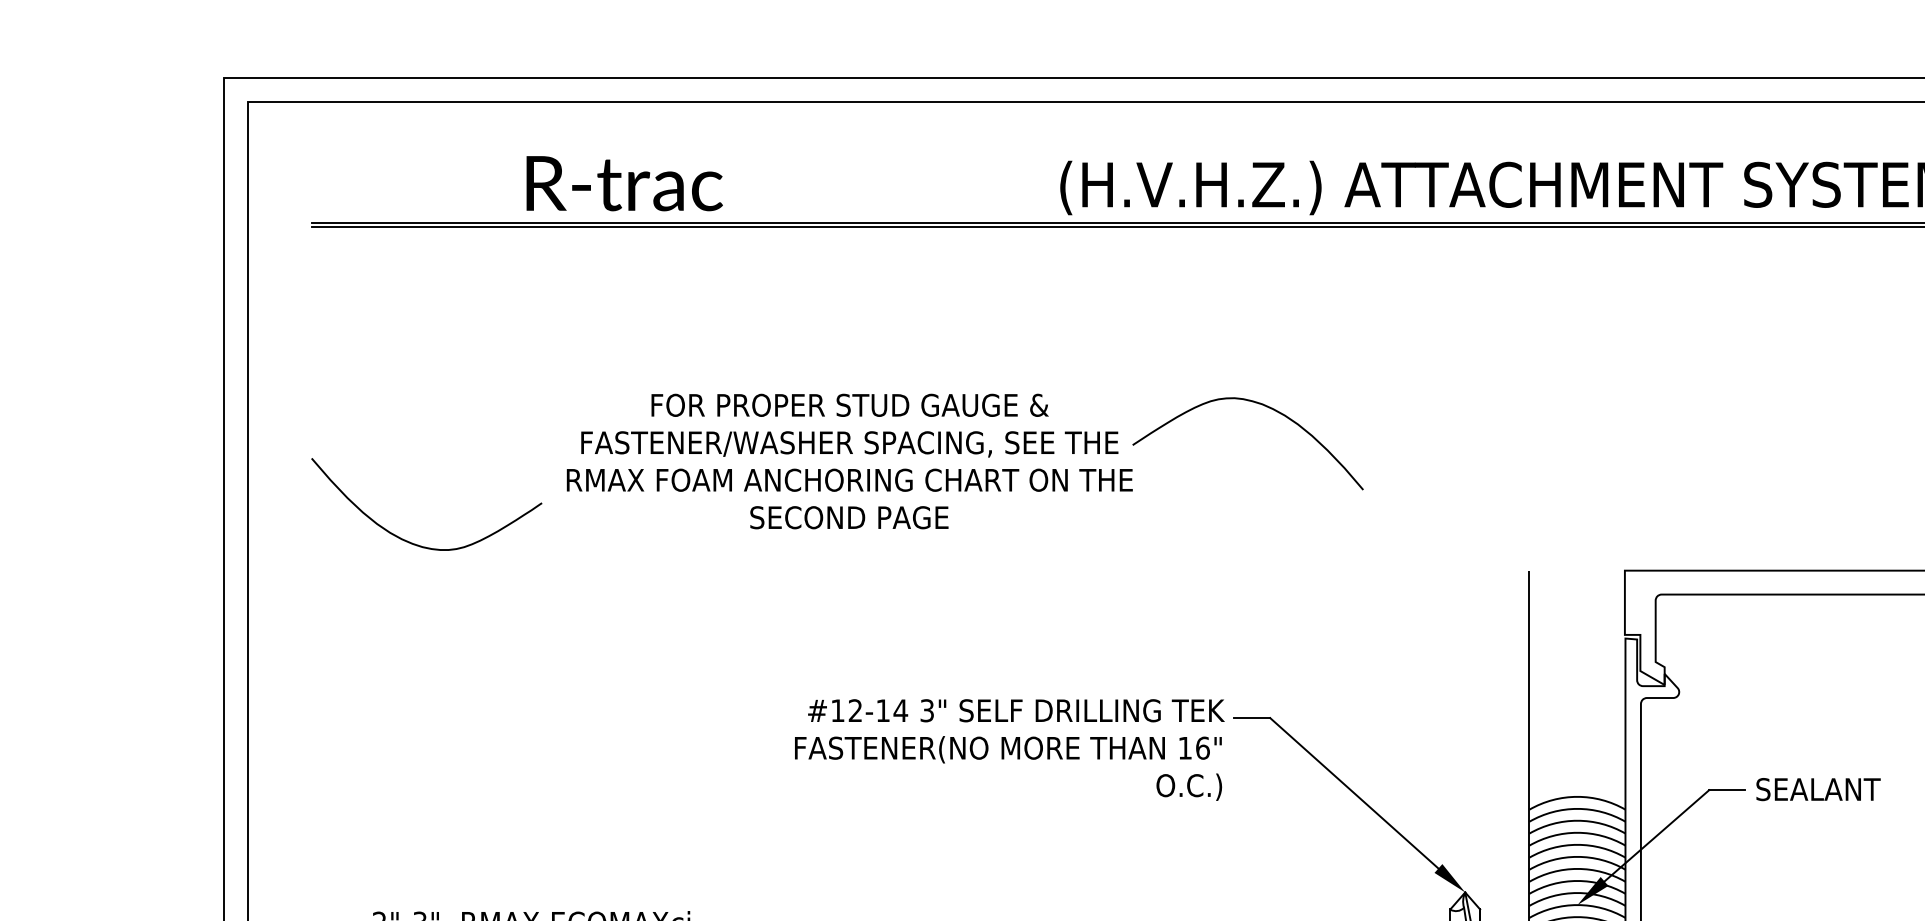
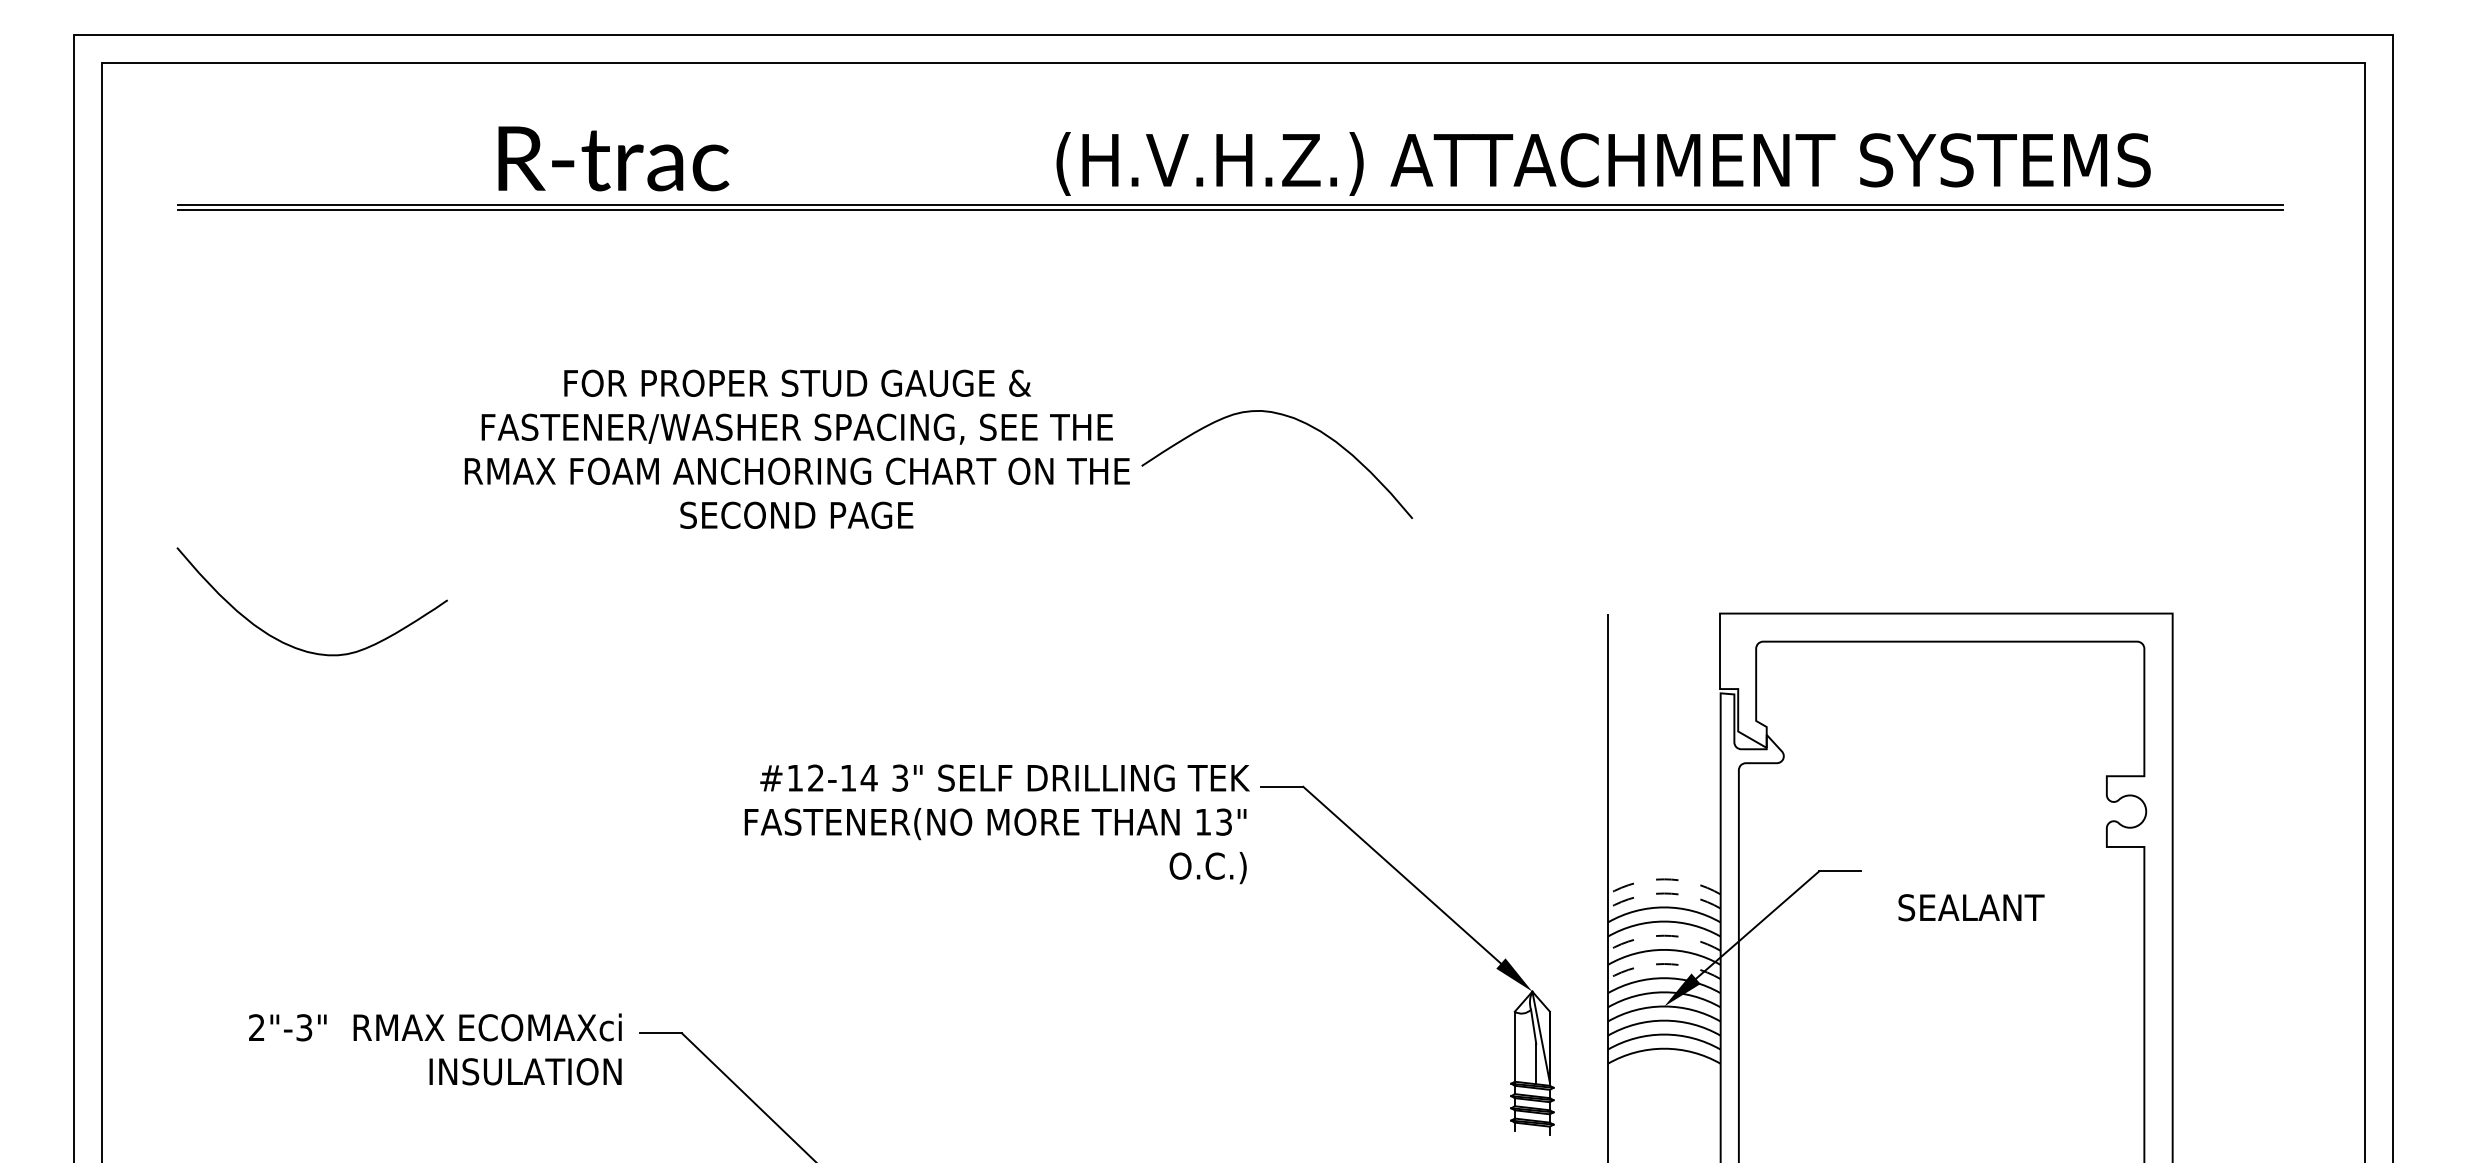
text: (624, 183) -> (613, 158), moved
text: (849, 460) -> (796, 448), moved
curve: (408, 540) -> (290, 644), moved
text: (1203, 747) -> (1224, 821), 16" -> 13"
text: (1818, 789) -> (1971, 907), moved
arc: (1577, 796) -> (1664, 879), solid -> dashed
arc: (1577, 808) -> (1664, 893), solid -> dashed
arc: (1577, 844) -> (1664, 935), solid -> dashed
arc: (1577, 869) -> (1664, 964), solid -> dashed

